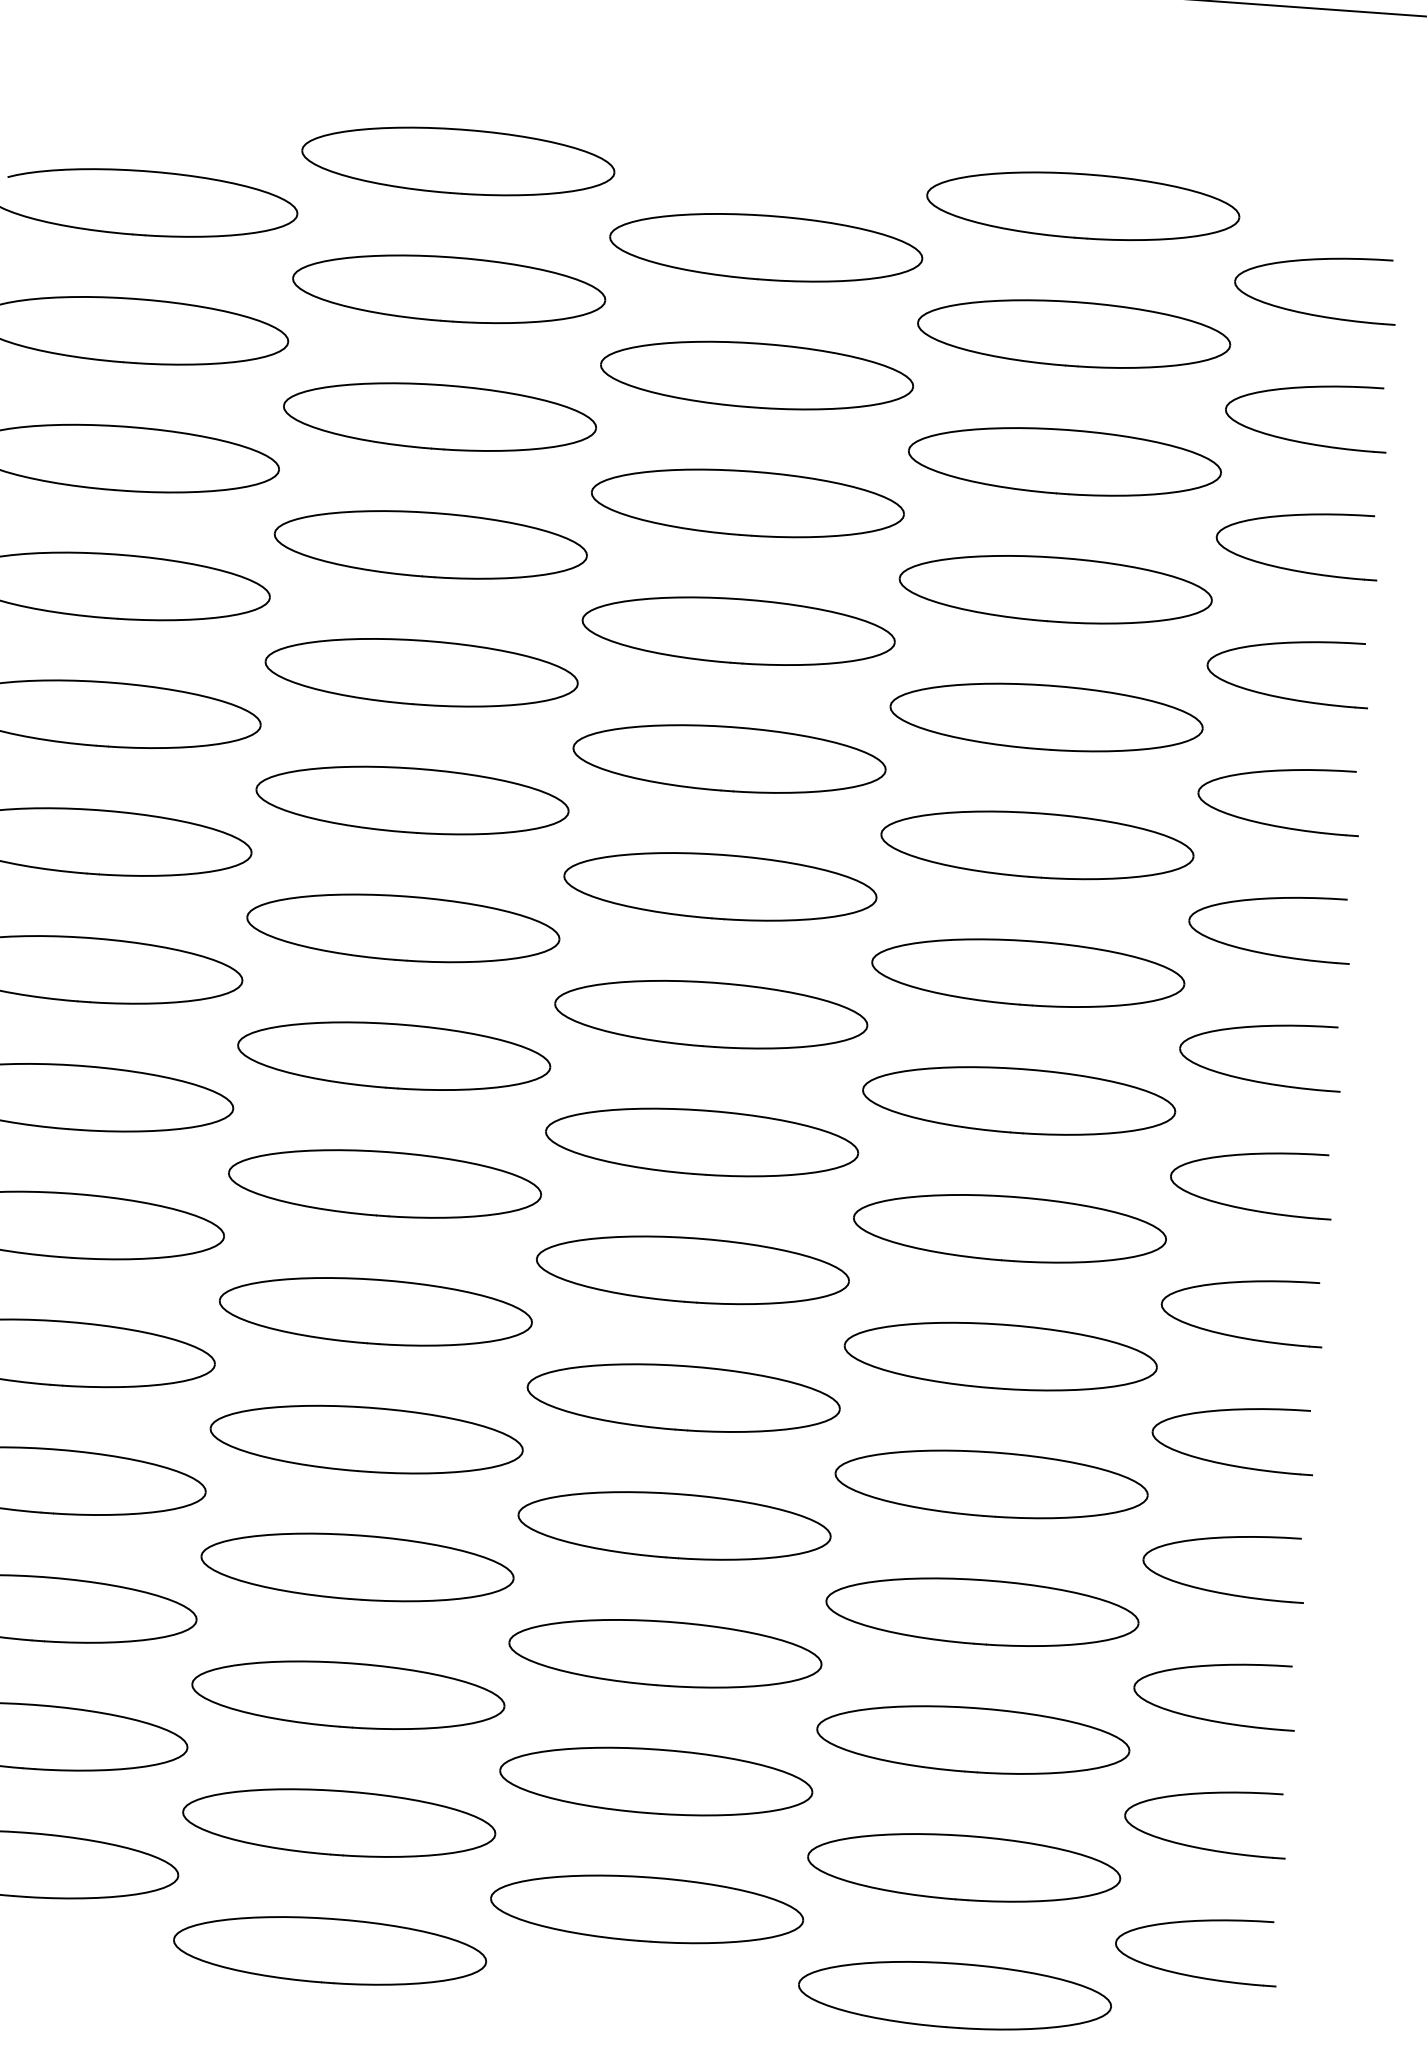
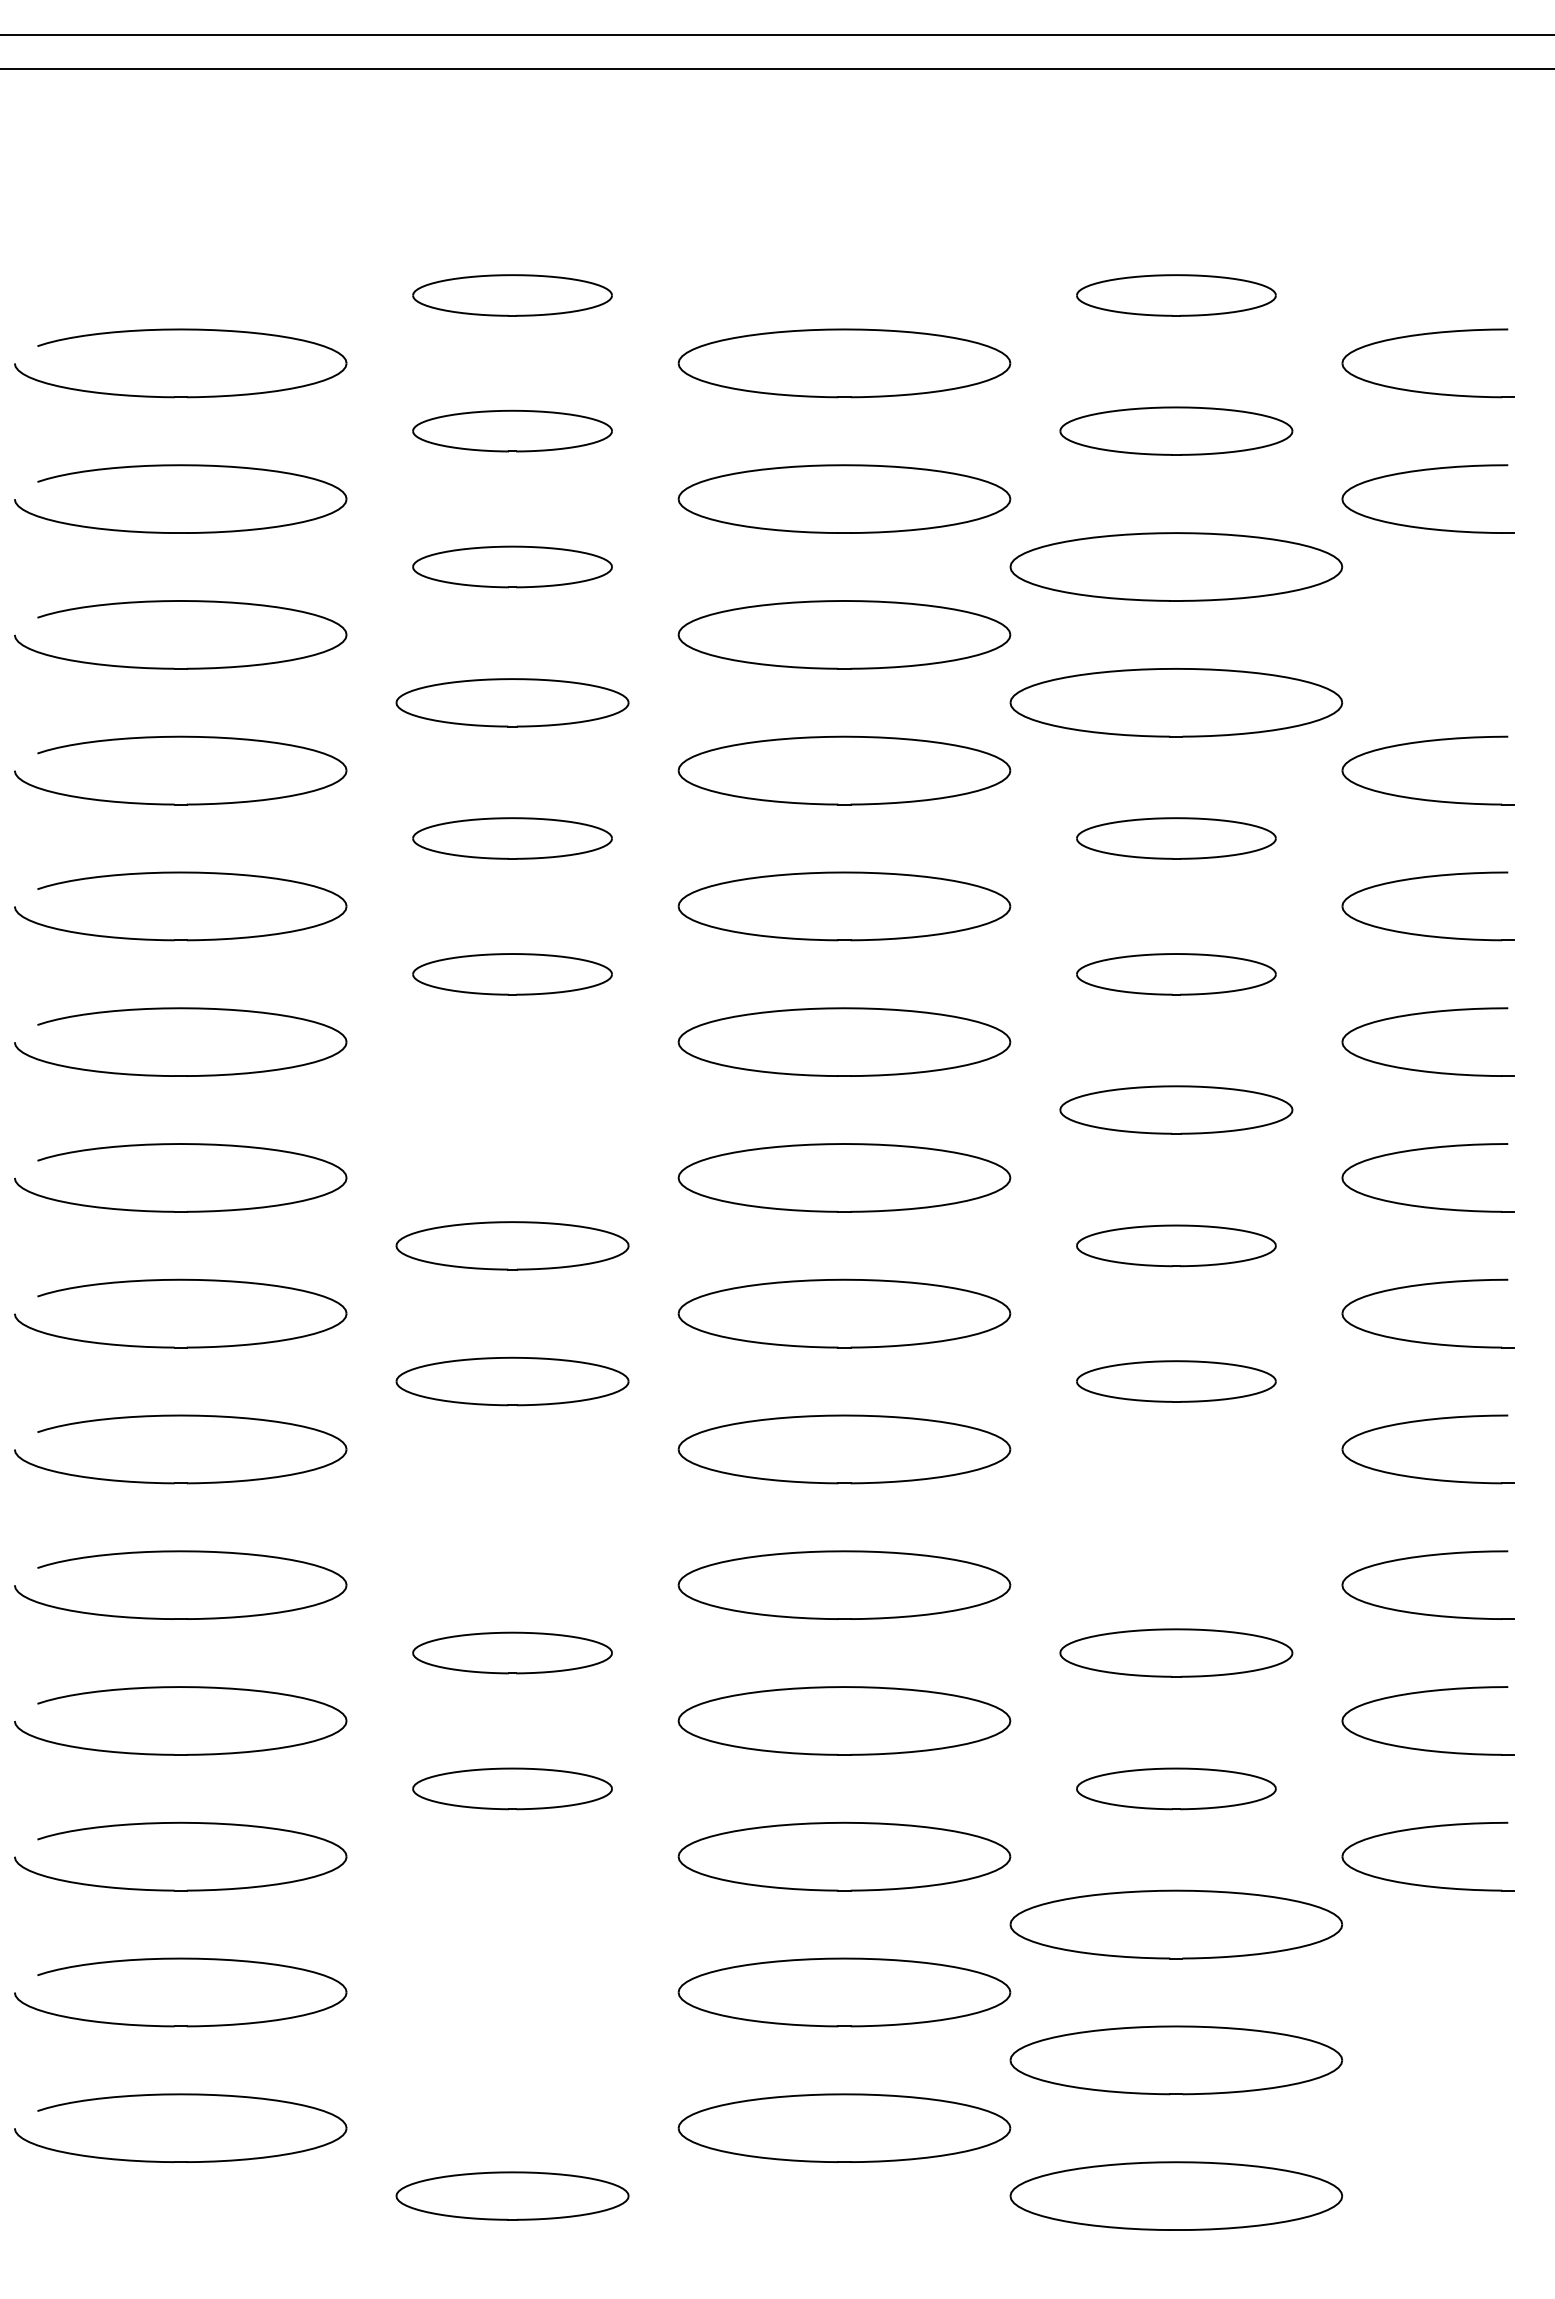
part: (458, 161) -> (512, 295), size x0.6
part: (1083, 206) -> (1176, 295), size x0.6
part: (449, 288) -> (512, 430), size x0.6
part: (1074, 333) -> (1176, 430), size x0.7
part: (439, 416) -> (512, 566), size x0.6
part: (1292, 516) -> (1420, 607), removed
part: (430, 544) -> (512, 702), size x0.7
part: (421, 672) -> (512, 838), size x0.6
part: (1046, 717) -> (1176, 838), size x0.6
part: (412, 800) -> (512, 974), size x0.6
part: (1037, 845) -> (1176, 974), size x0.6
part: (403, 927) -> (512, 1109), removed
part: (1028, 972) -> (1176, 1109), size x0.7
part: (394, 1055) -> (512, 1245), size x0.7
part: (1019, 1100) -> (1176, 1245), size x0.6
part: (384, 1183) -> (512, 1381), size x0.7
part: (1010, 1228) -> (1176, 1381), size x0.6
part: (375, 1311) -> (512, 1517), removed
part: (1000, 1356) -> (1176, 1517), removed
part: (366, 1439) -> (512, 1652), size x0.6
part: (991, 1483) -> (1176, 1652), size x0.7
part: (357, 1567) -> (512, 1788), size x0.6
part: (982, 1611) -> (1176, 1788), size x0.6
part: (348, 1695) -> (512, 1924), removed
part: (1204, 1794) -> (1424, 1964), removed
part: (339, 1823) -> (512, 2060), removed
part: (1193, 1922) -> (1422, 2100), removed
part: (330, 1950) -> (512, 2195), size x0.7

